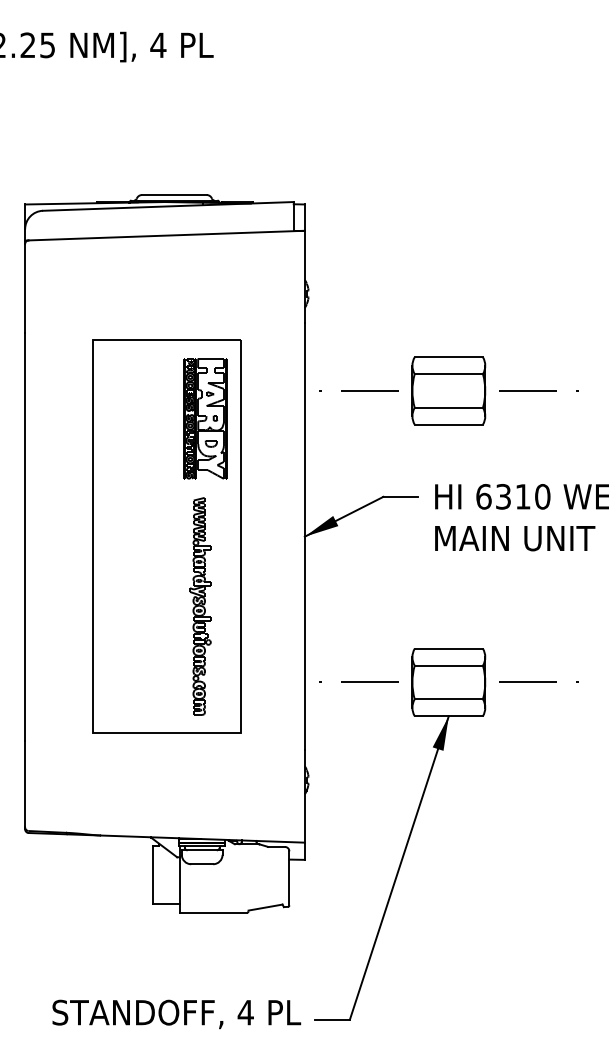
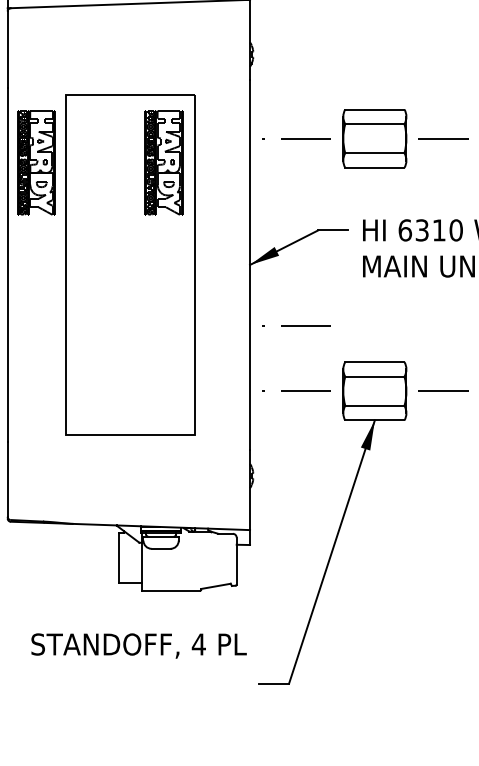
part: (58, 418) -> (36, 162), added
part: (200, 606) -> (159, 325), removed
line: (358, 606) -> (296, 325), added
text: (176, 1014) -> (138, 646), moved

